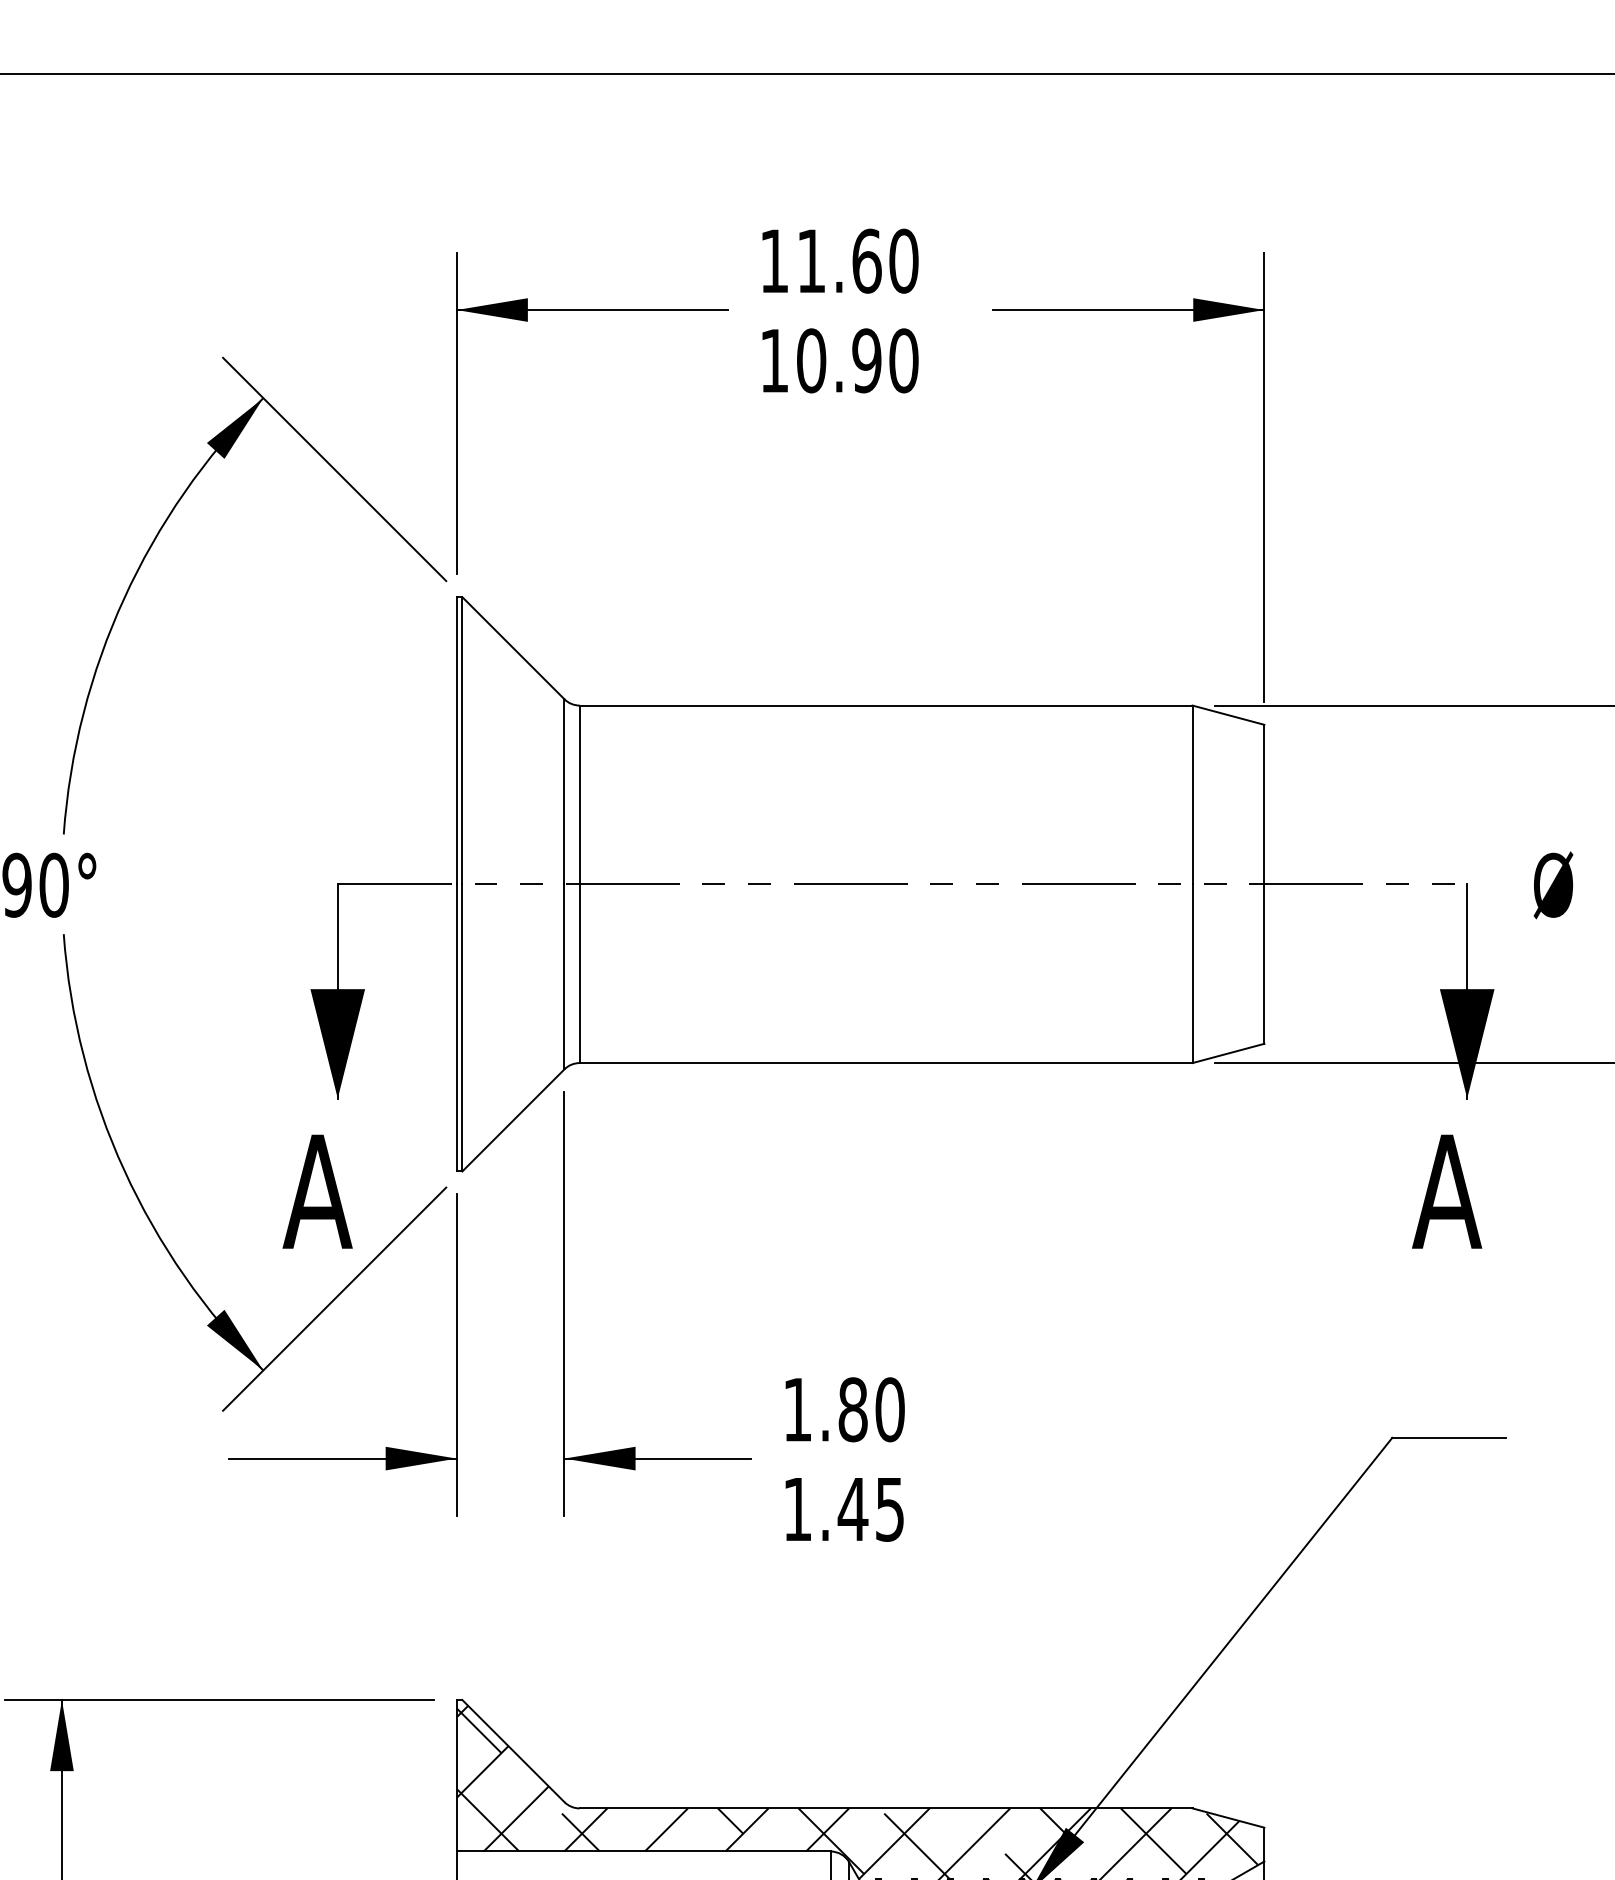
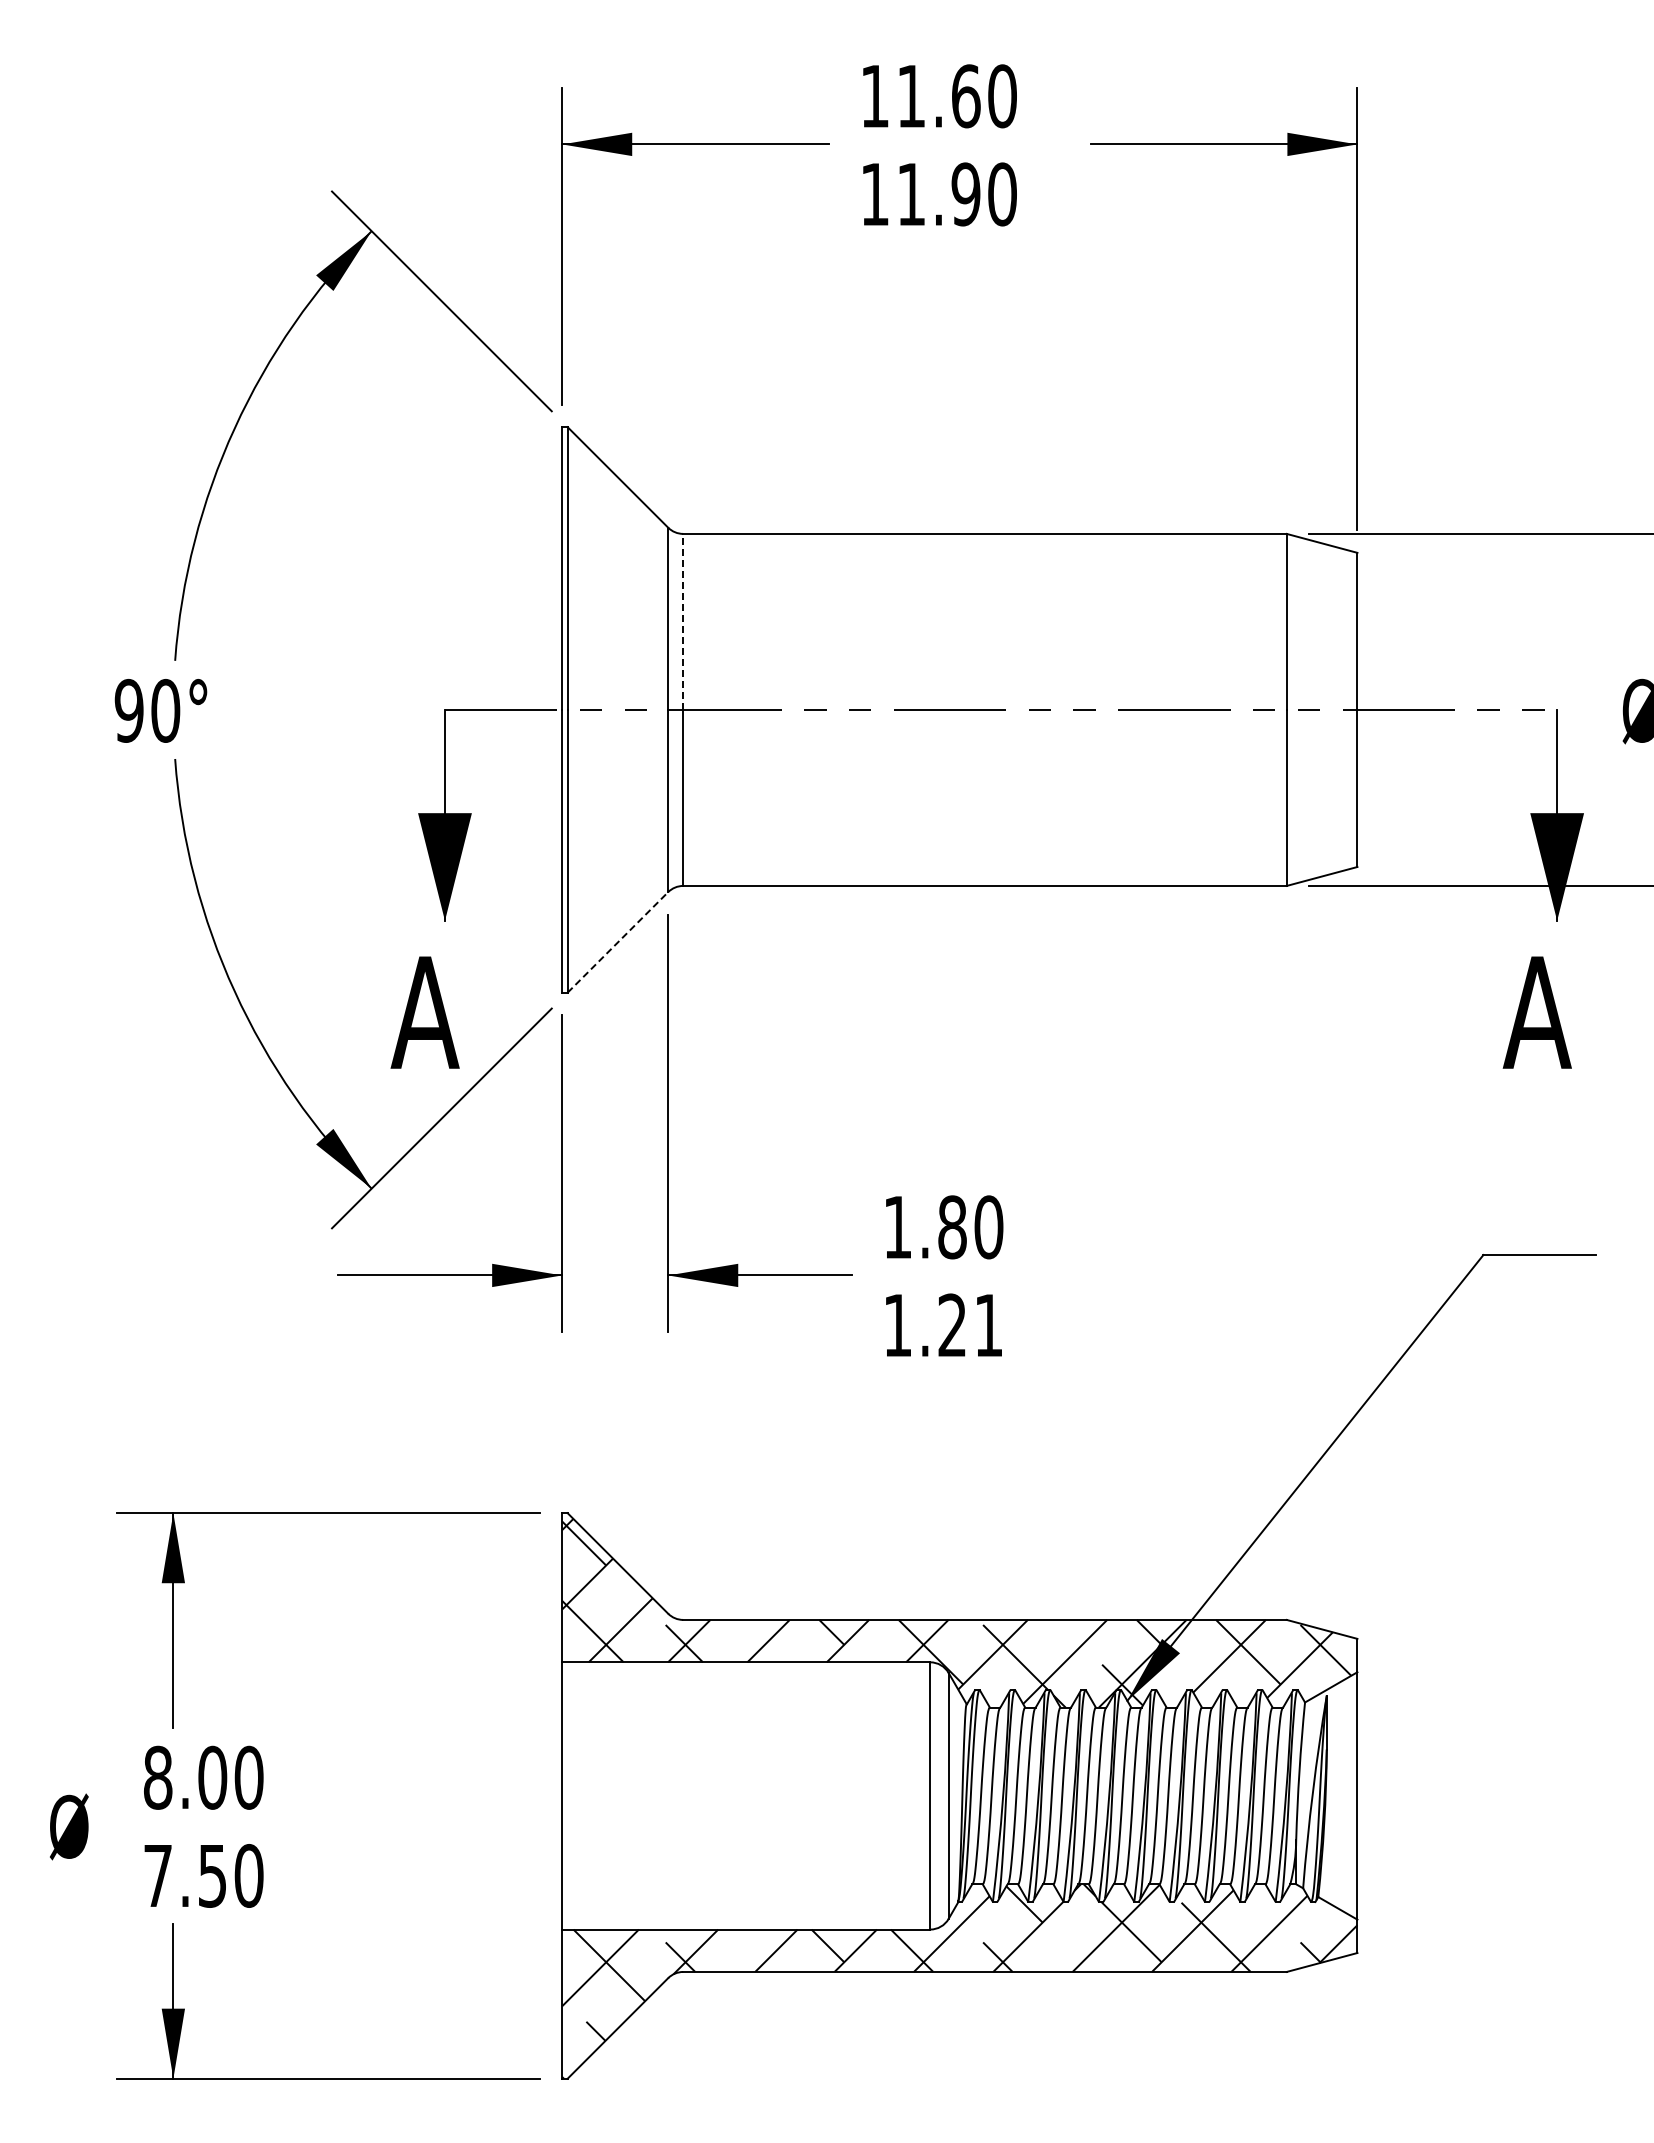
text: (811, 360) -> (911, 194), 10.90 -> 11.90
line: (579, 794) -> (683, 621), solid -> dashed
line: (513, 1120) -> (618, 942), solid -> dashed
text: (870, 1509) -> (969, 1325), 1.45 -> 1.21

